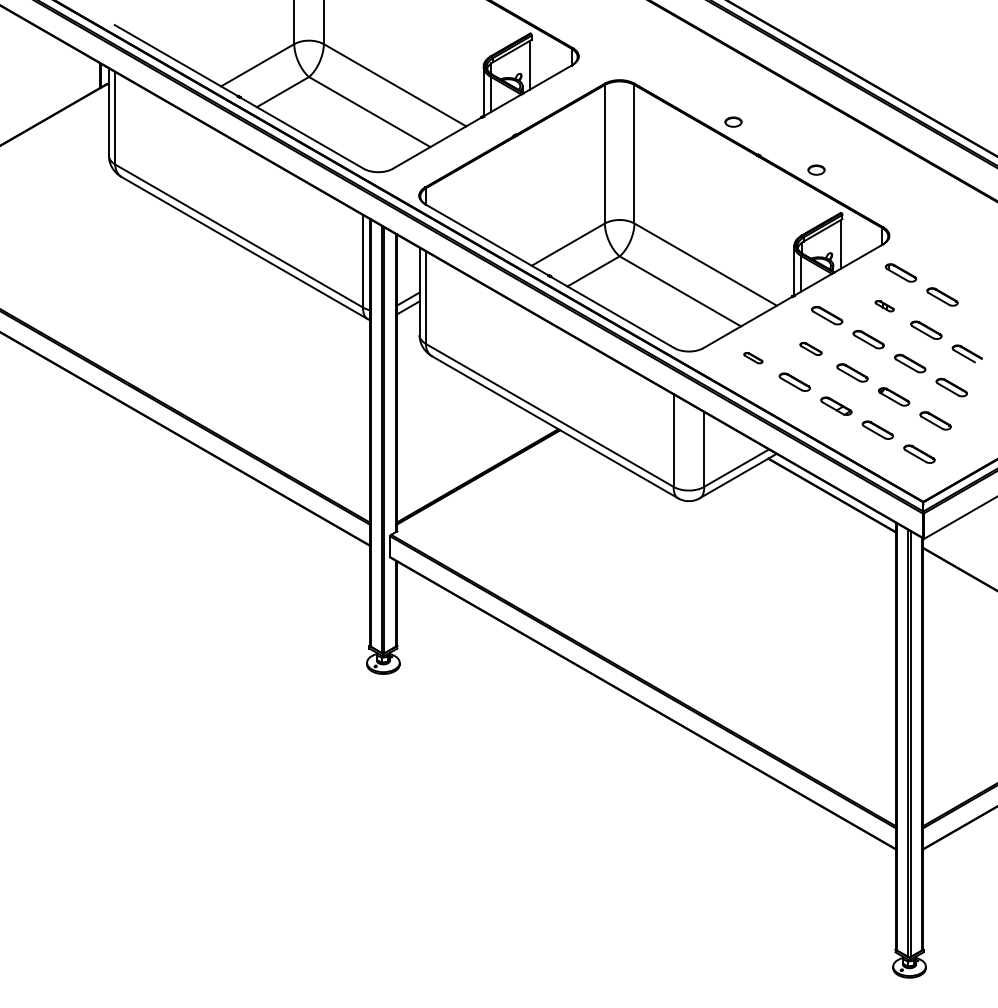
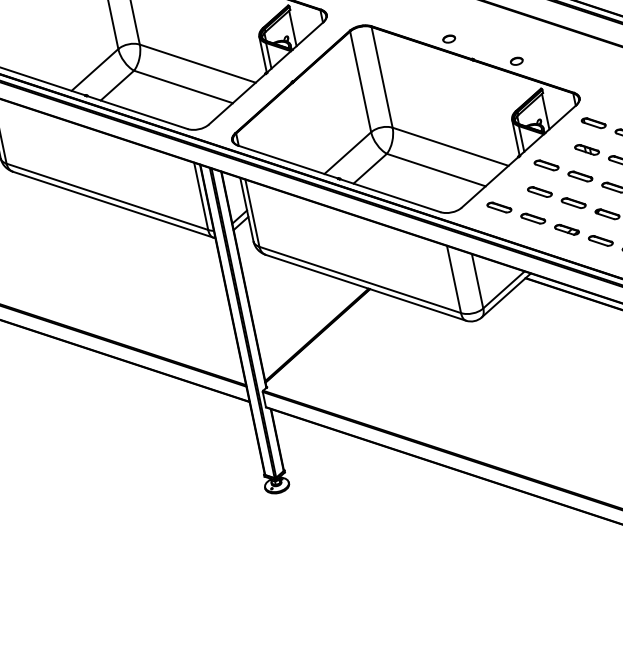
part: (884, 305) -> (586, 149), size x1.67
part: (810, 348) -> (539, 191), size x1.43
part: (753, 357) -> (499, 207), size x1.67

